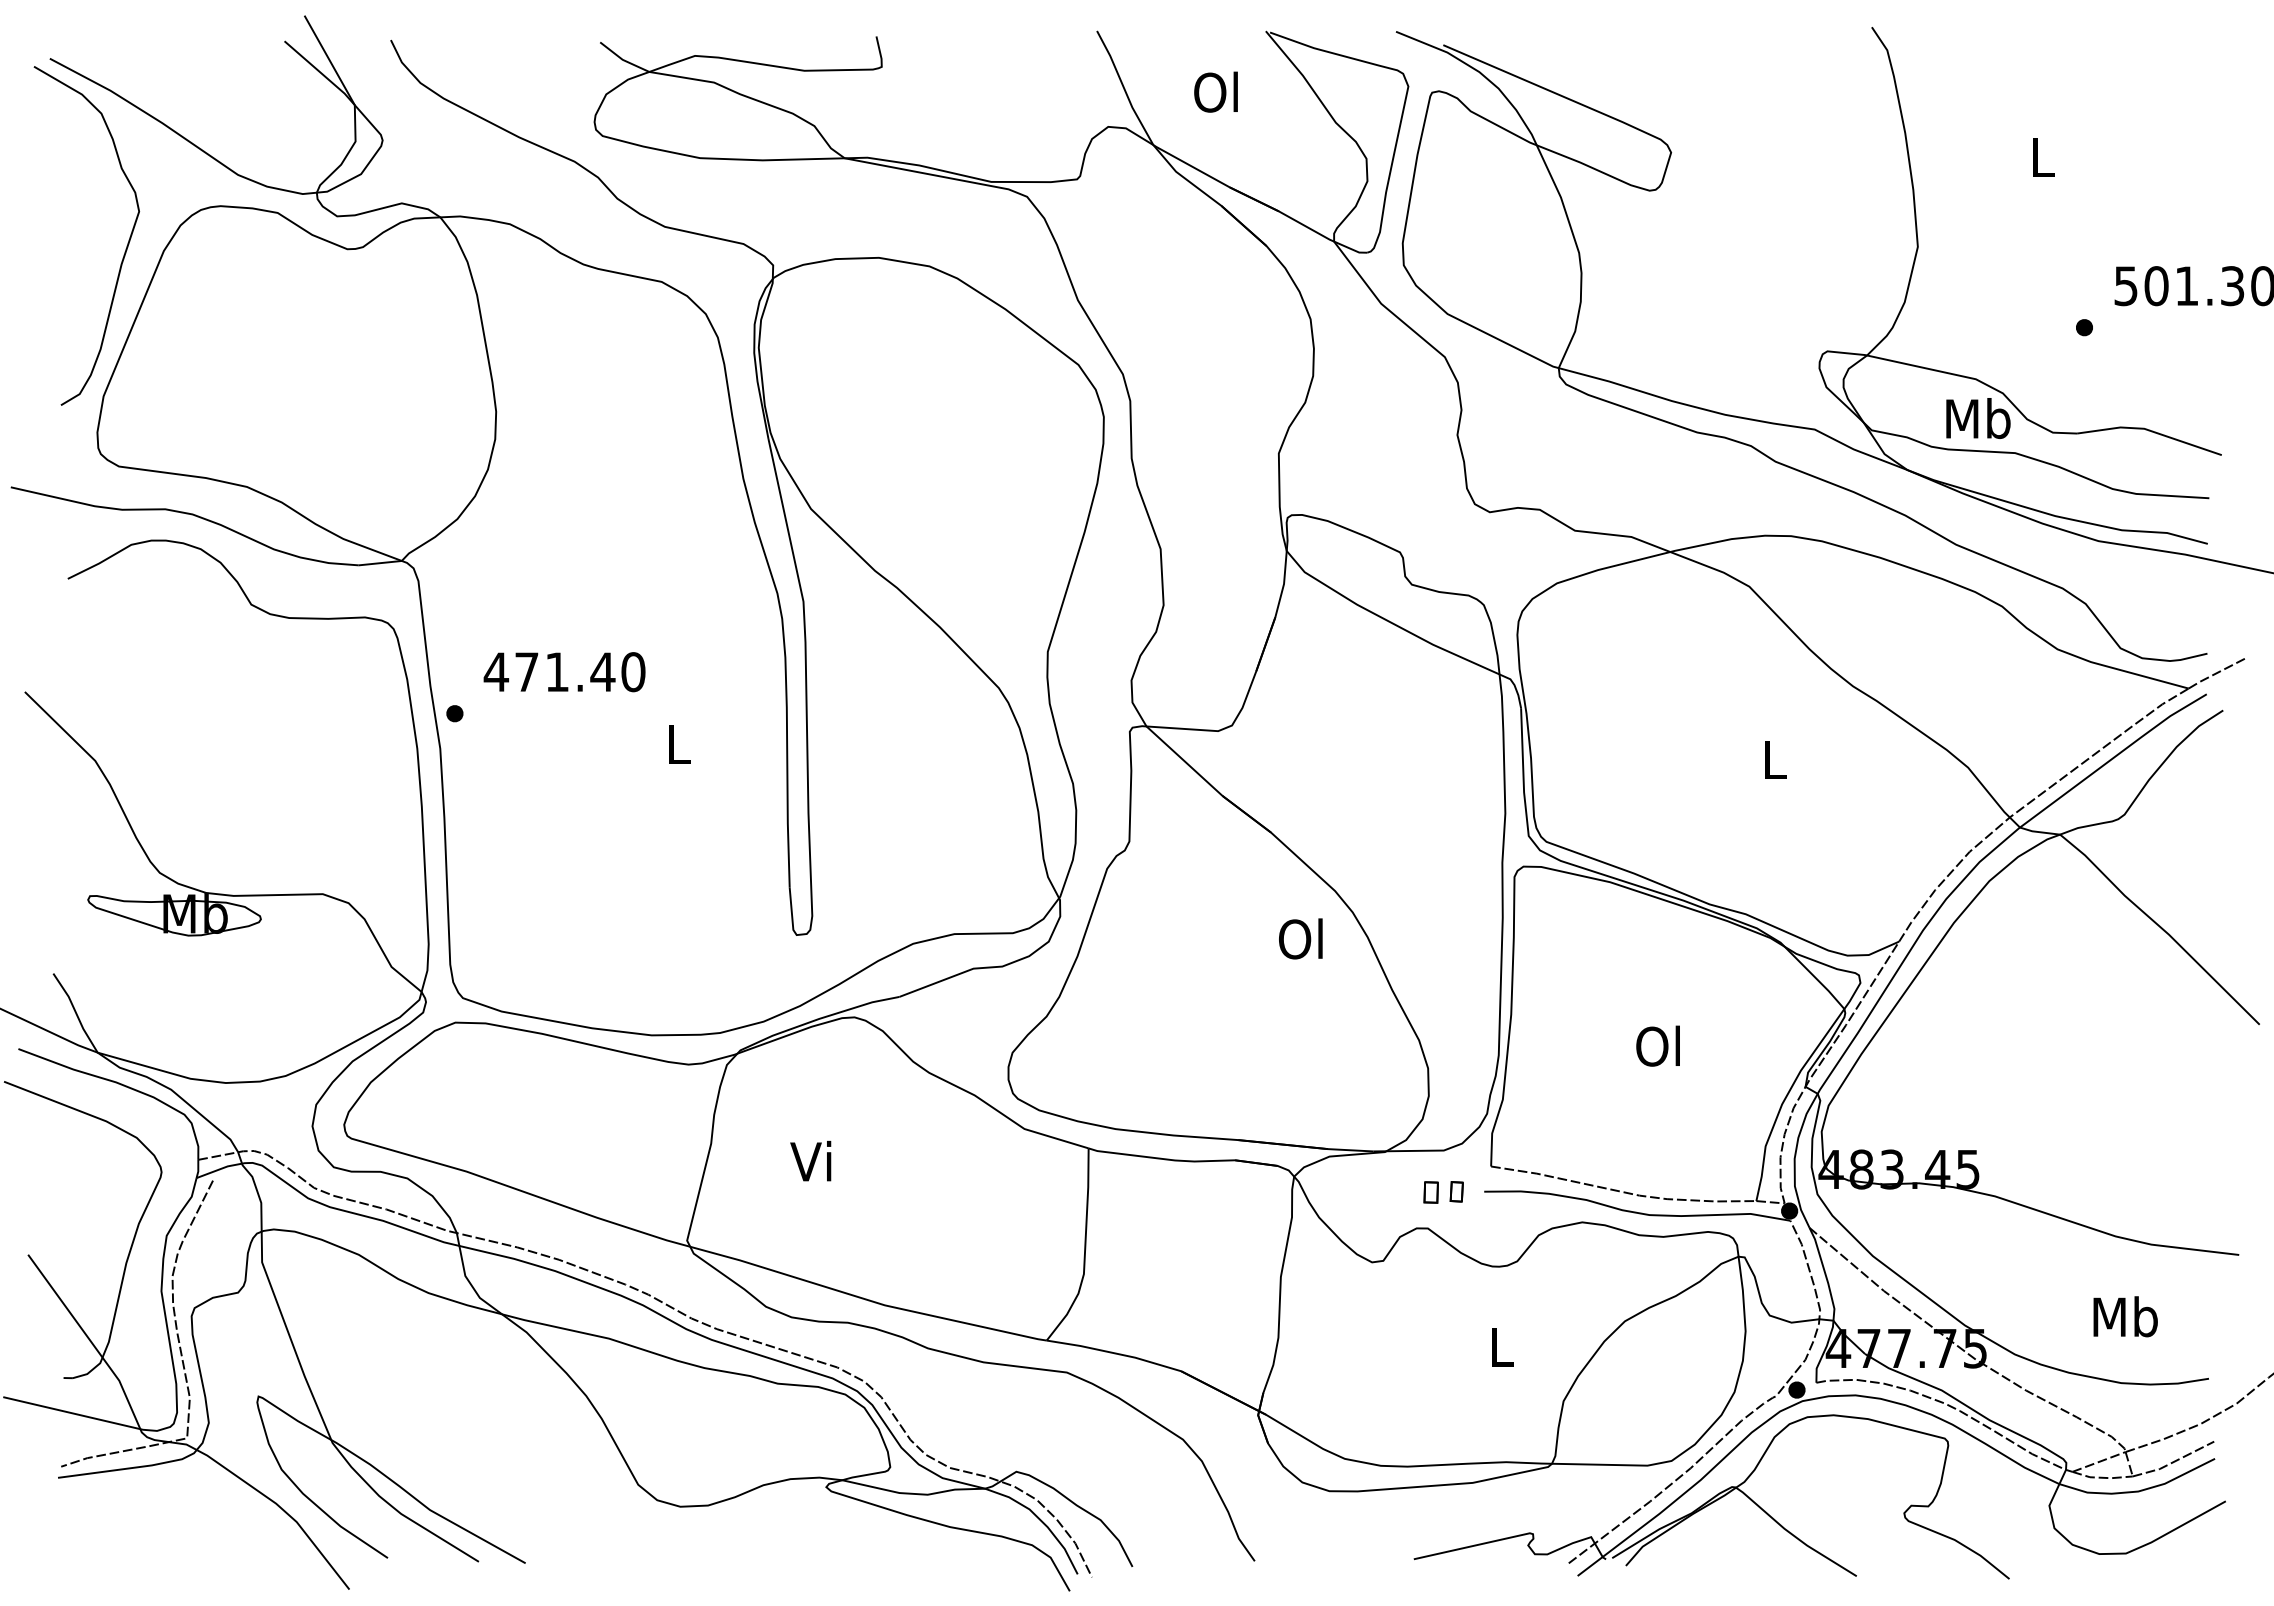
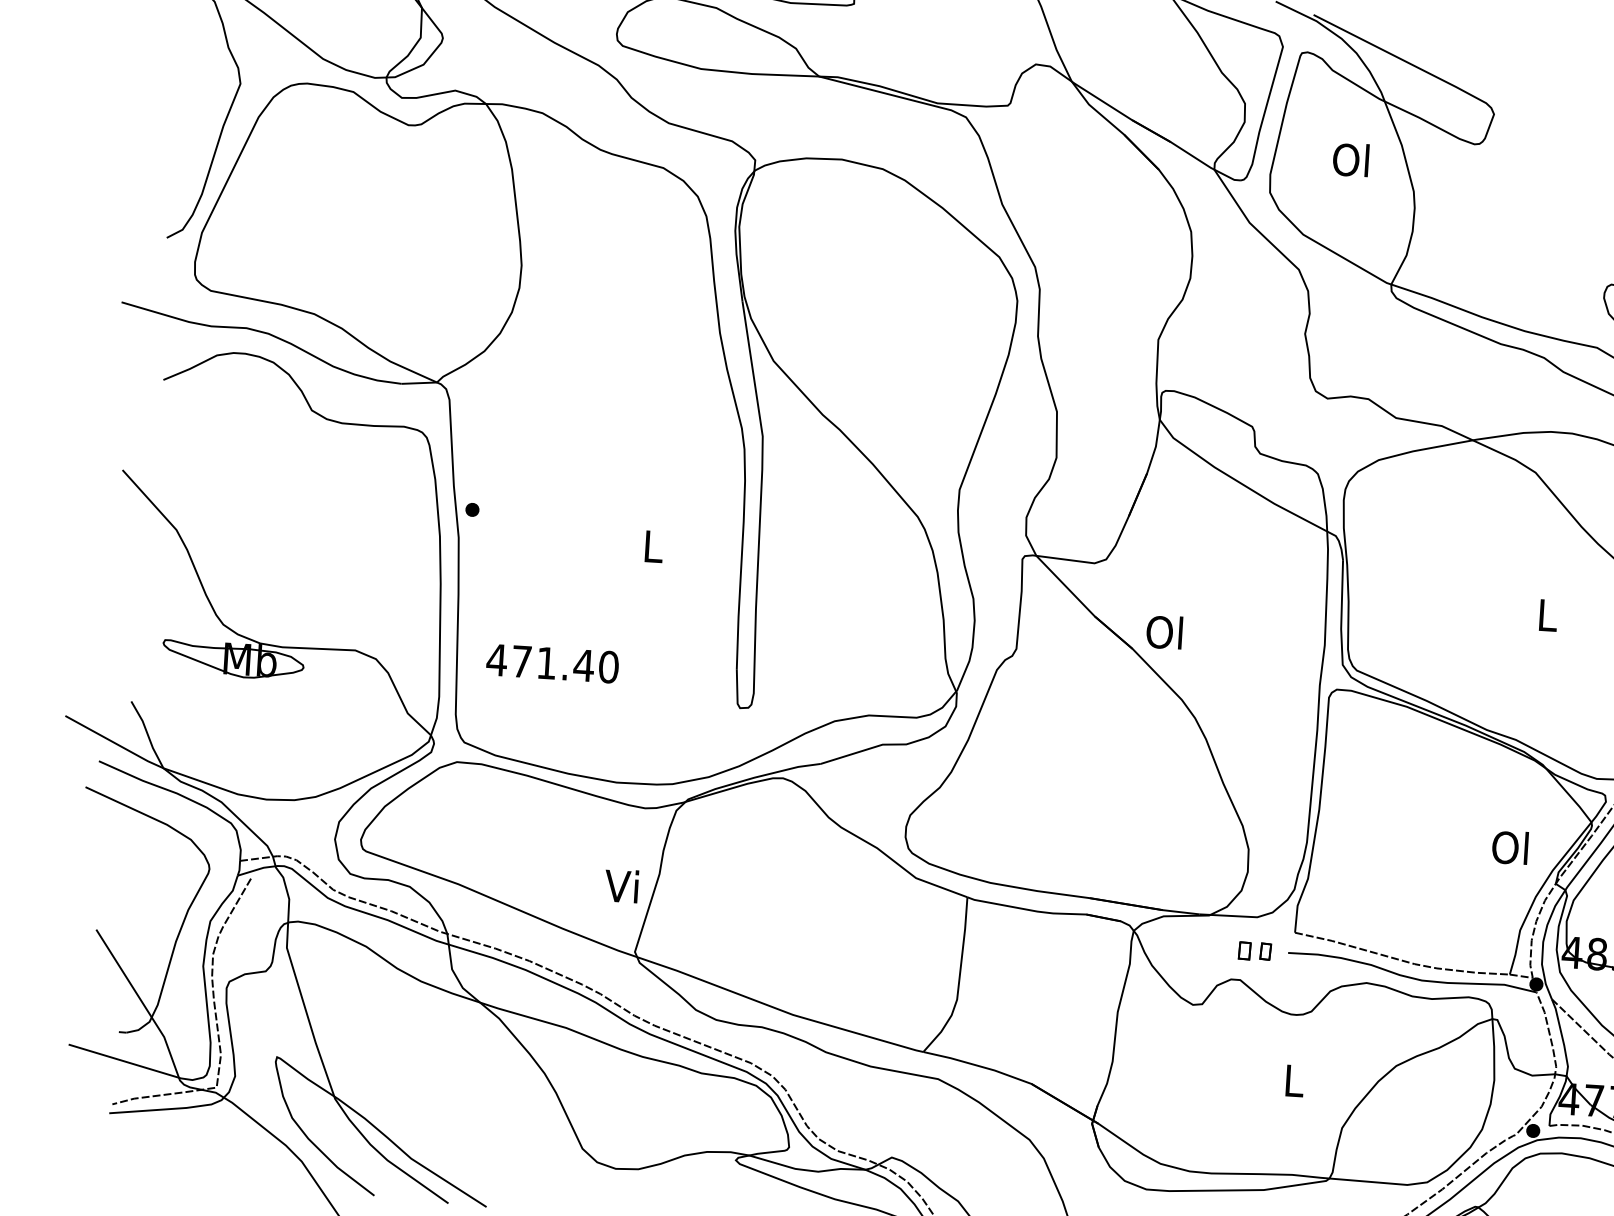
text: (1215, 91) -> (1350, 159), moved
text: (564, 672) -> (552, 663), moved
text: (1300, 938) -> (1164, 631), moved
text: (1657, 1045) -> (1509, 847), moved
text: (810, 1161) -> (621, 886), moved

